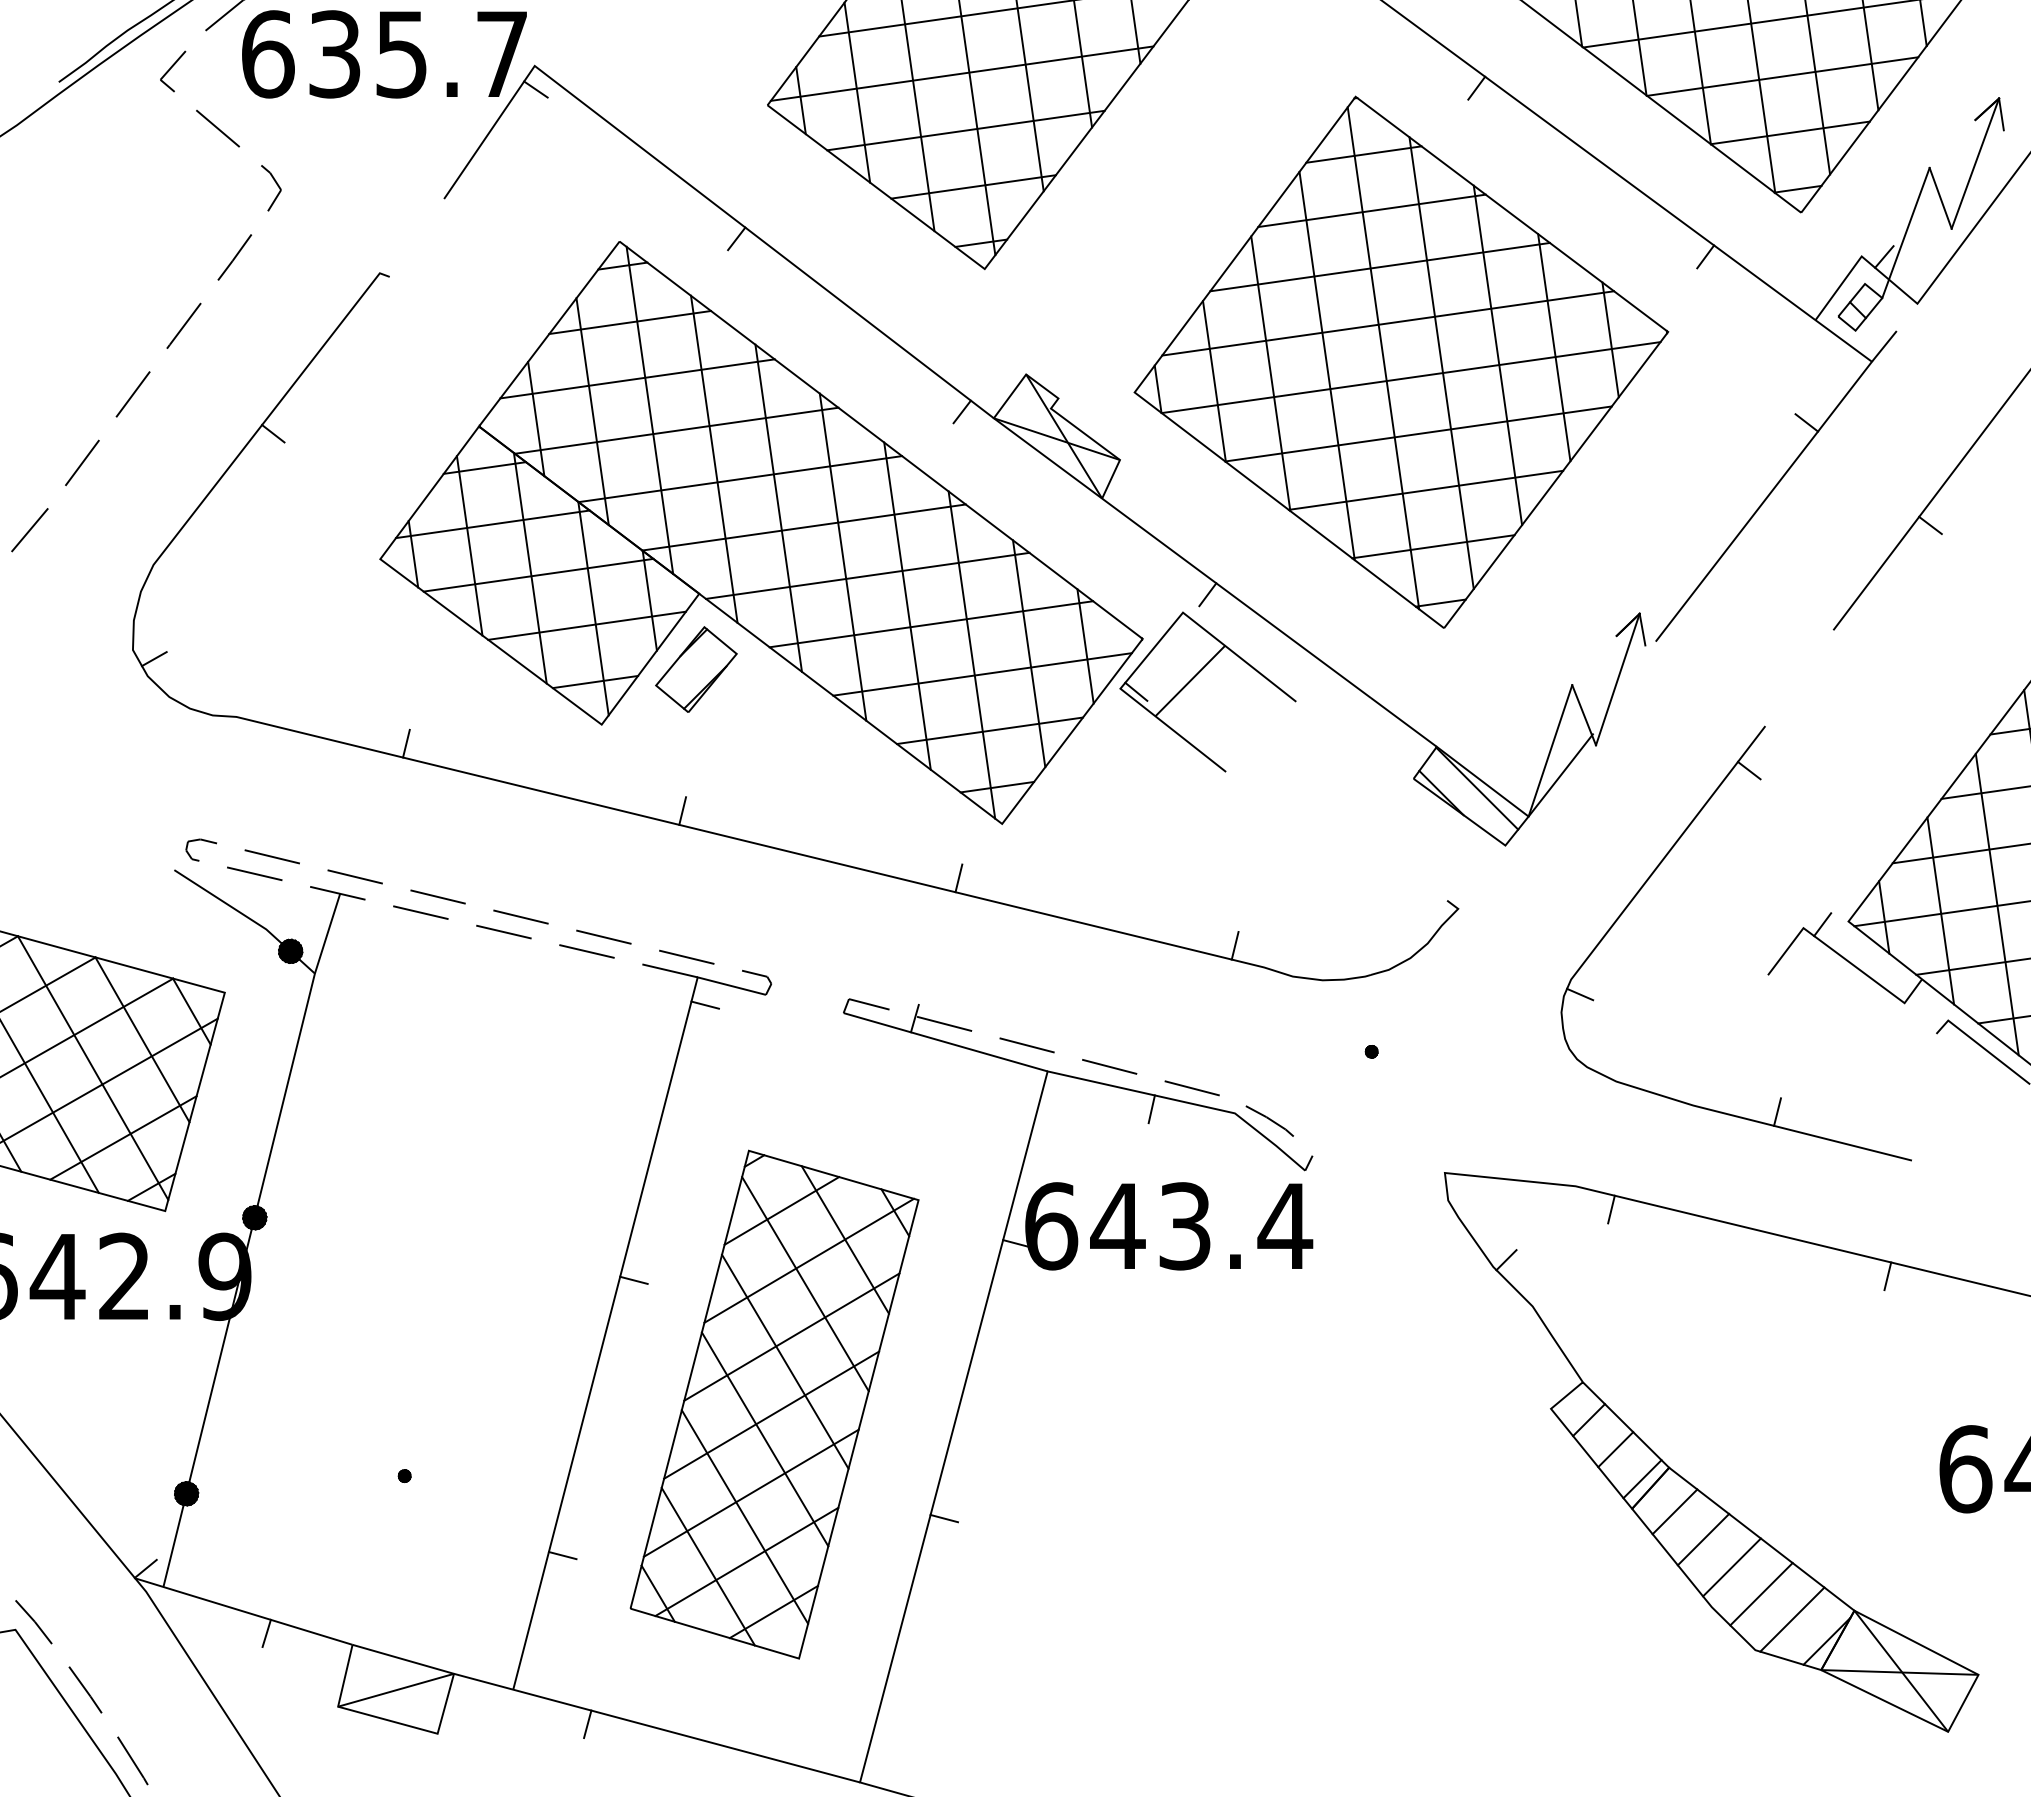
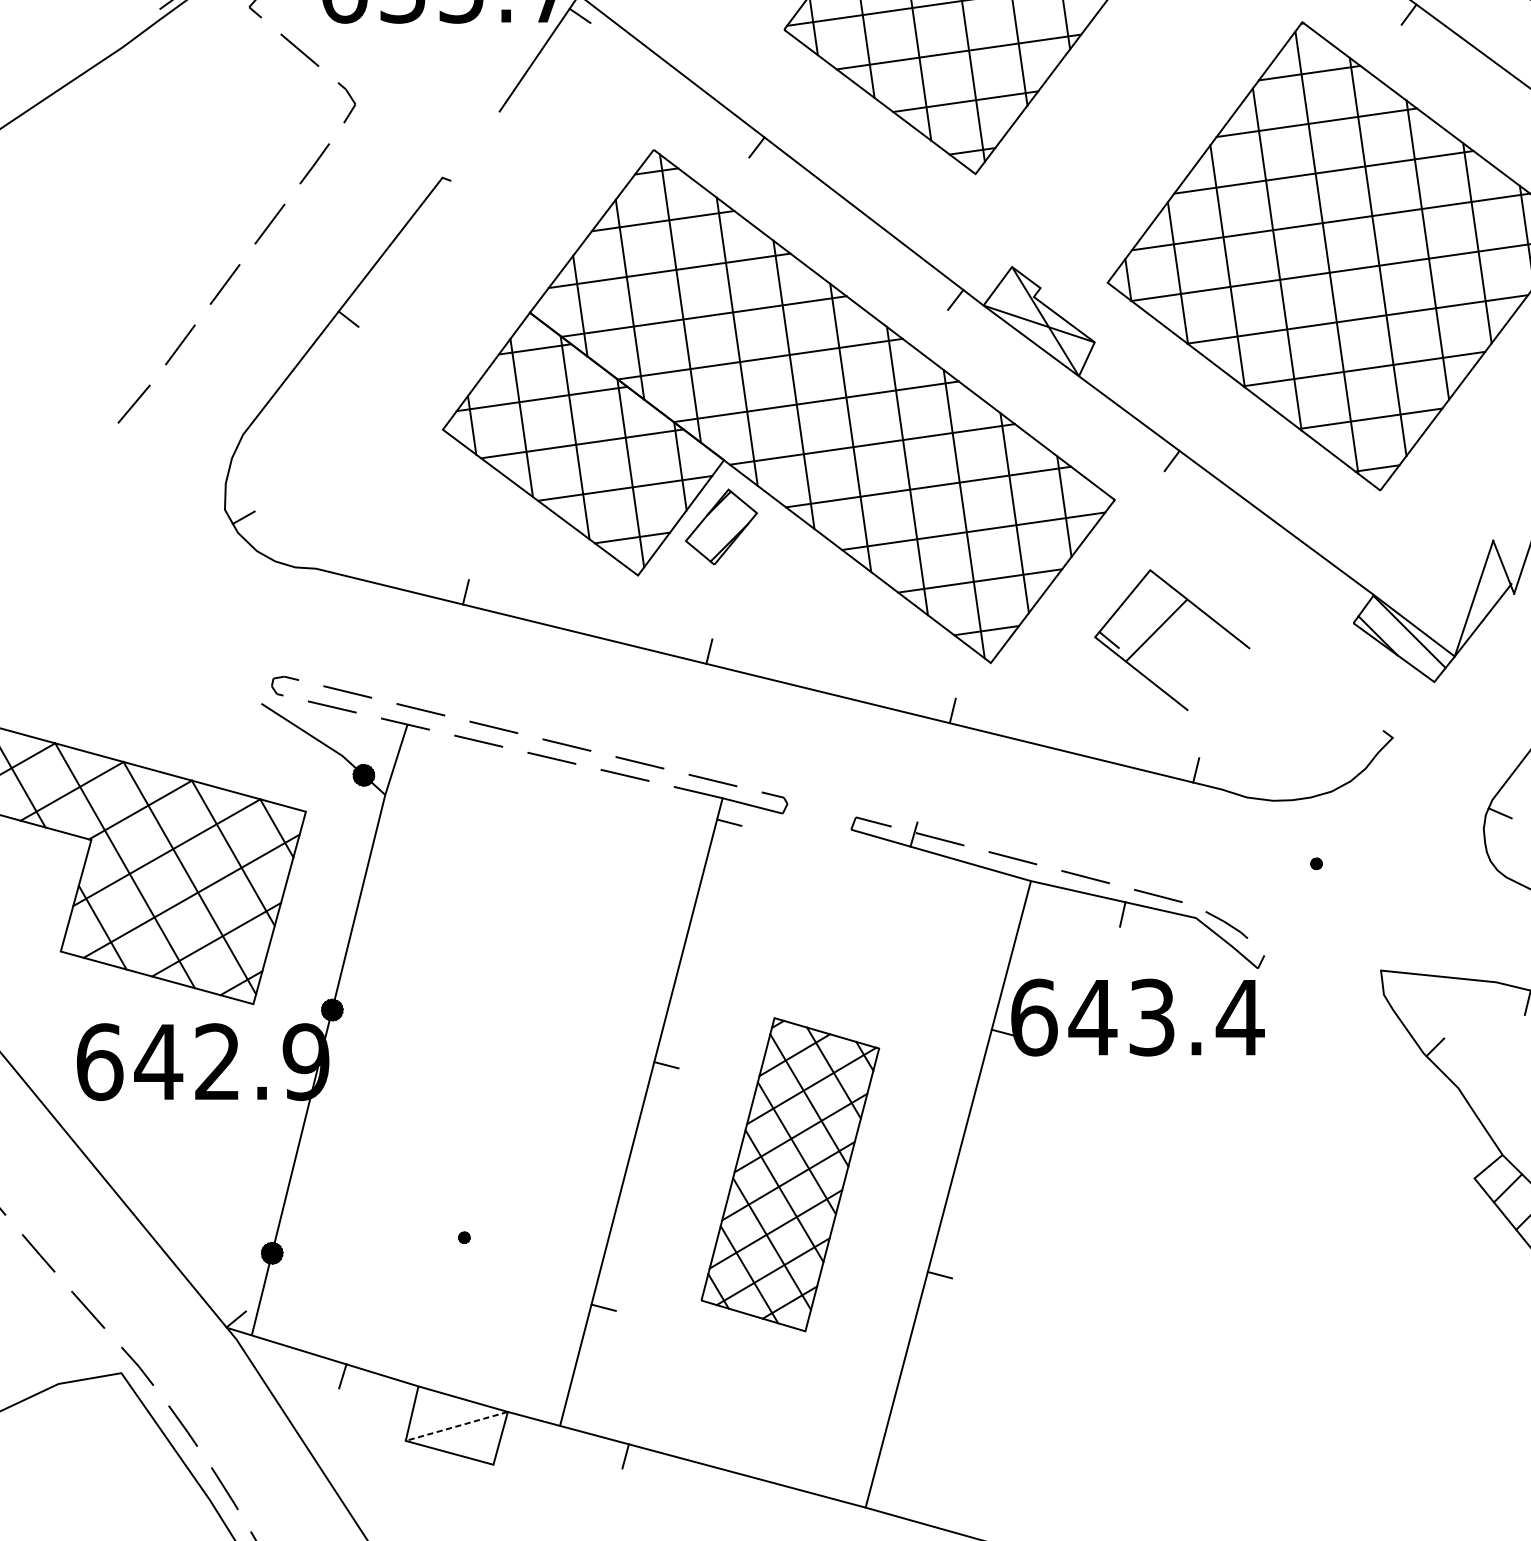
part: (1194, 678) -> (1160, 628), moved
part: (774, 1404) -> (790, 1174), size x0.7
line: (395, 1690) -> (456, 1426), solid -> dashed

